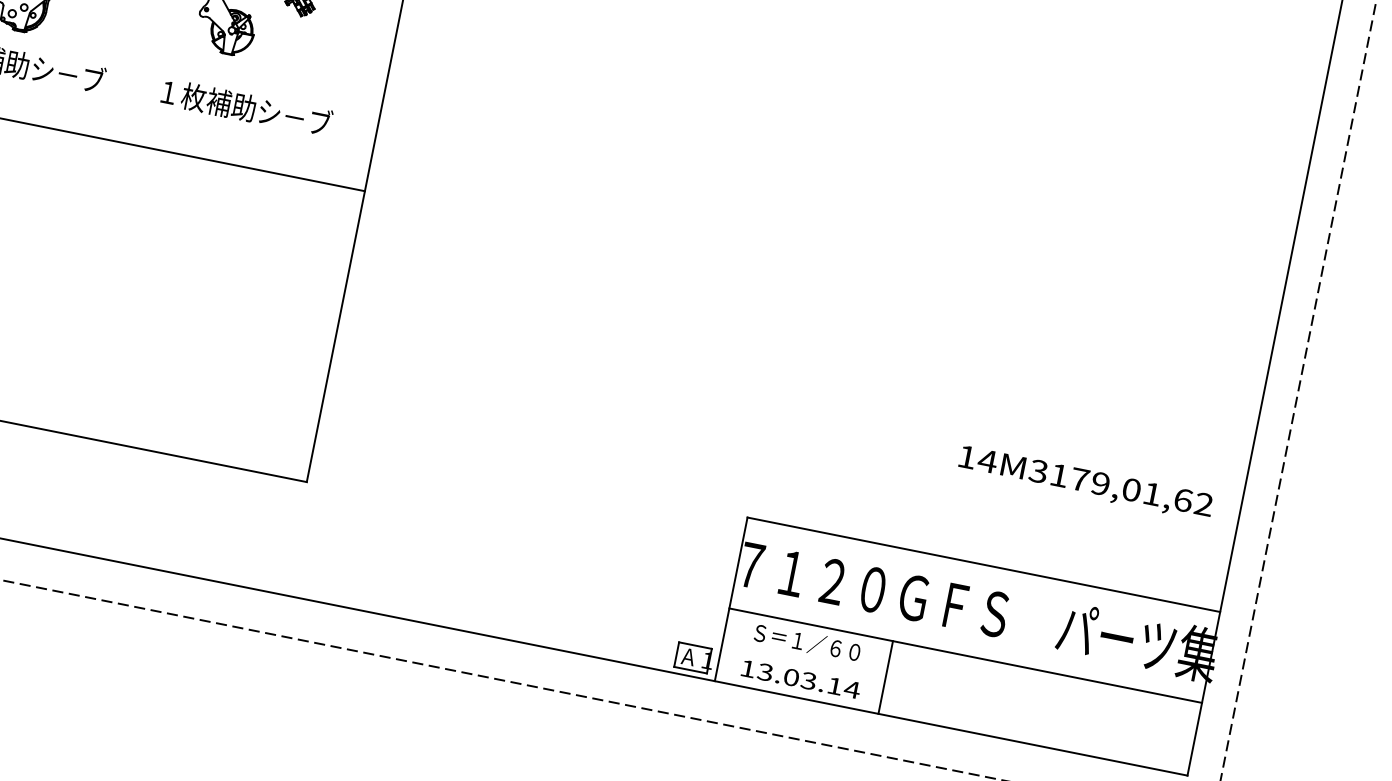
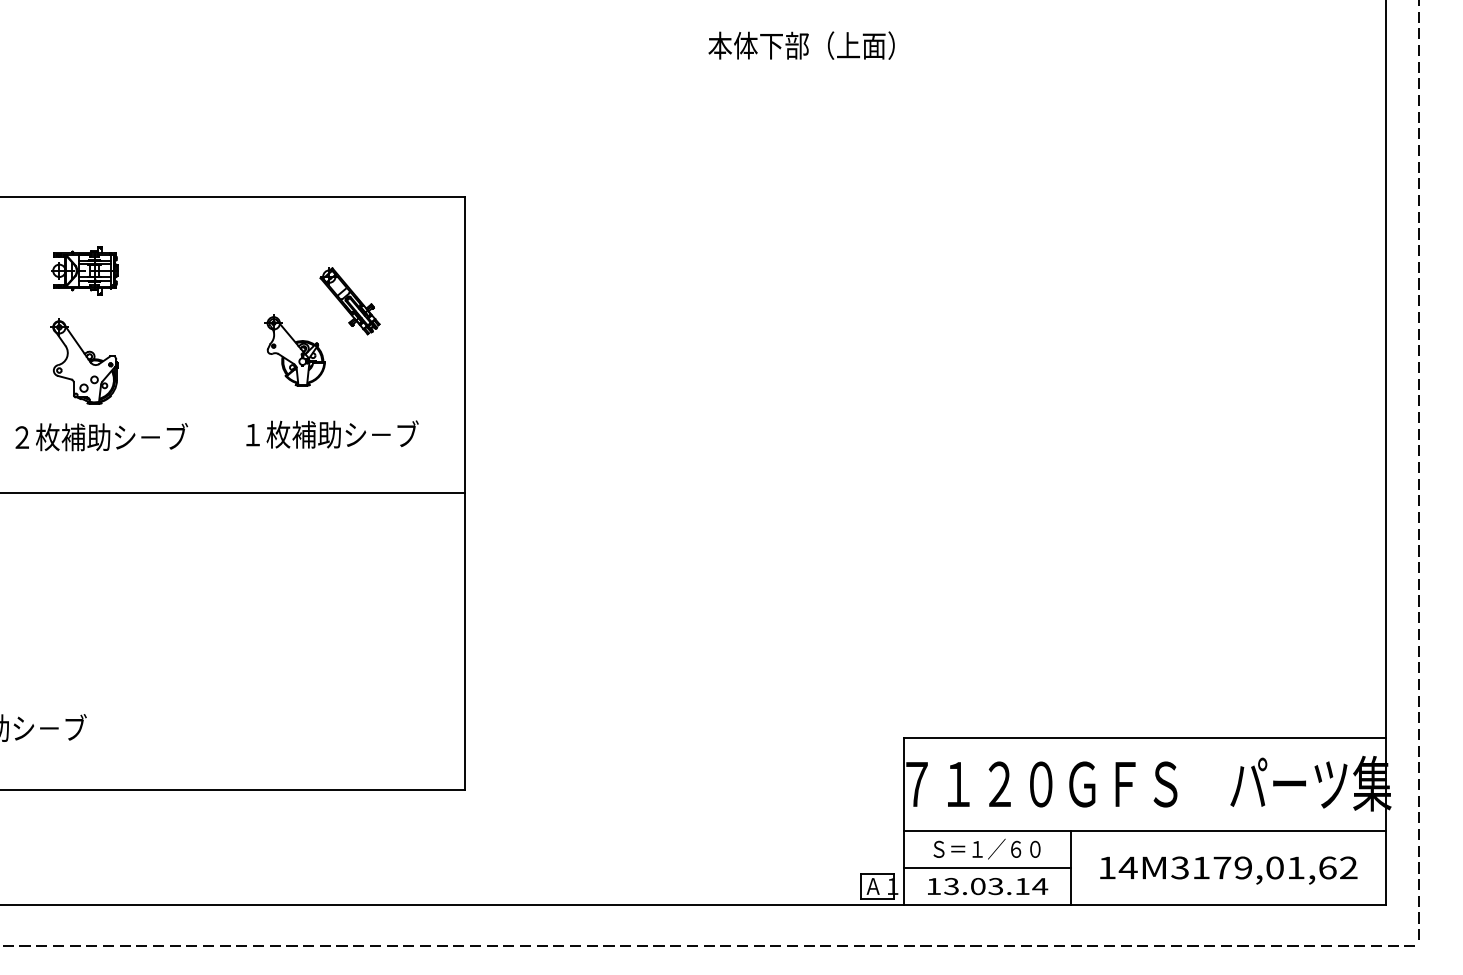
text: (1085, 483) -> (1228, 870), moved
line: (803, 660) -> (986, 867), added

